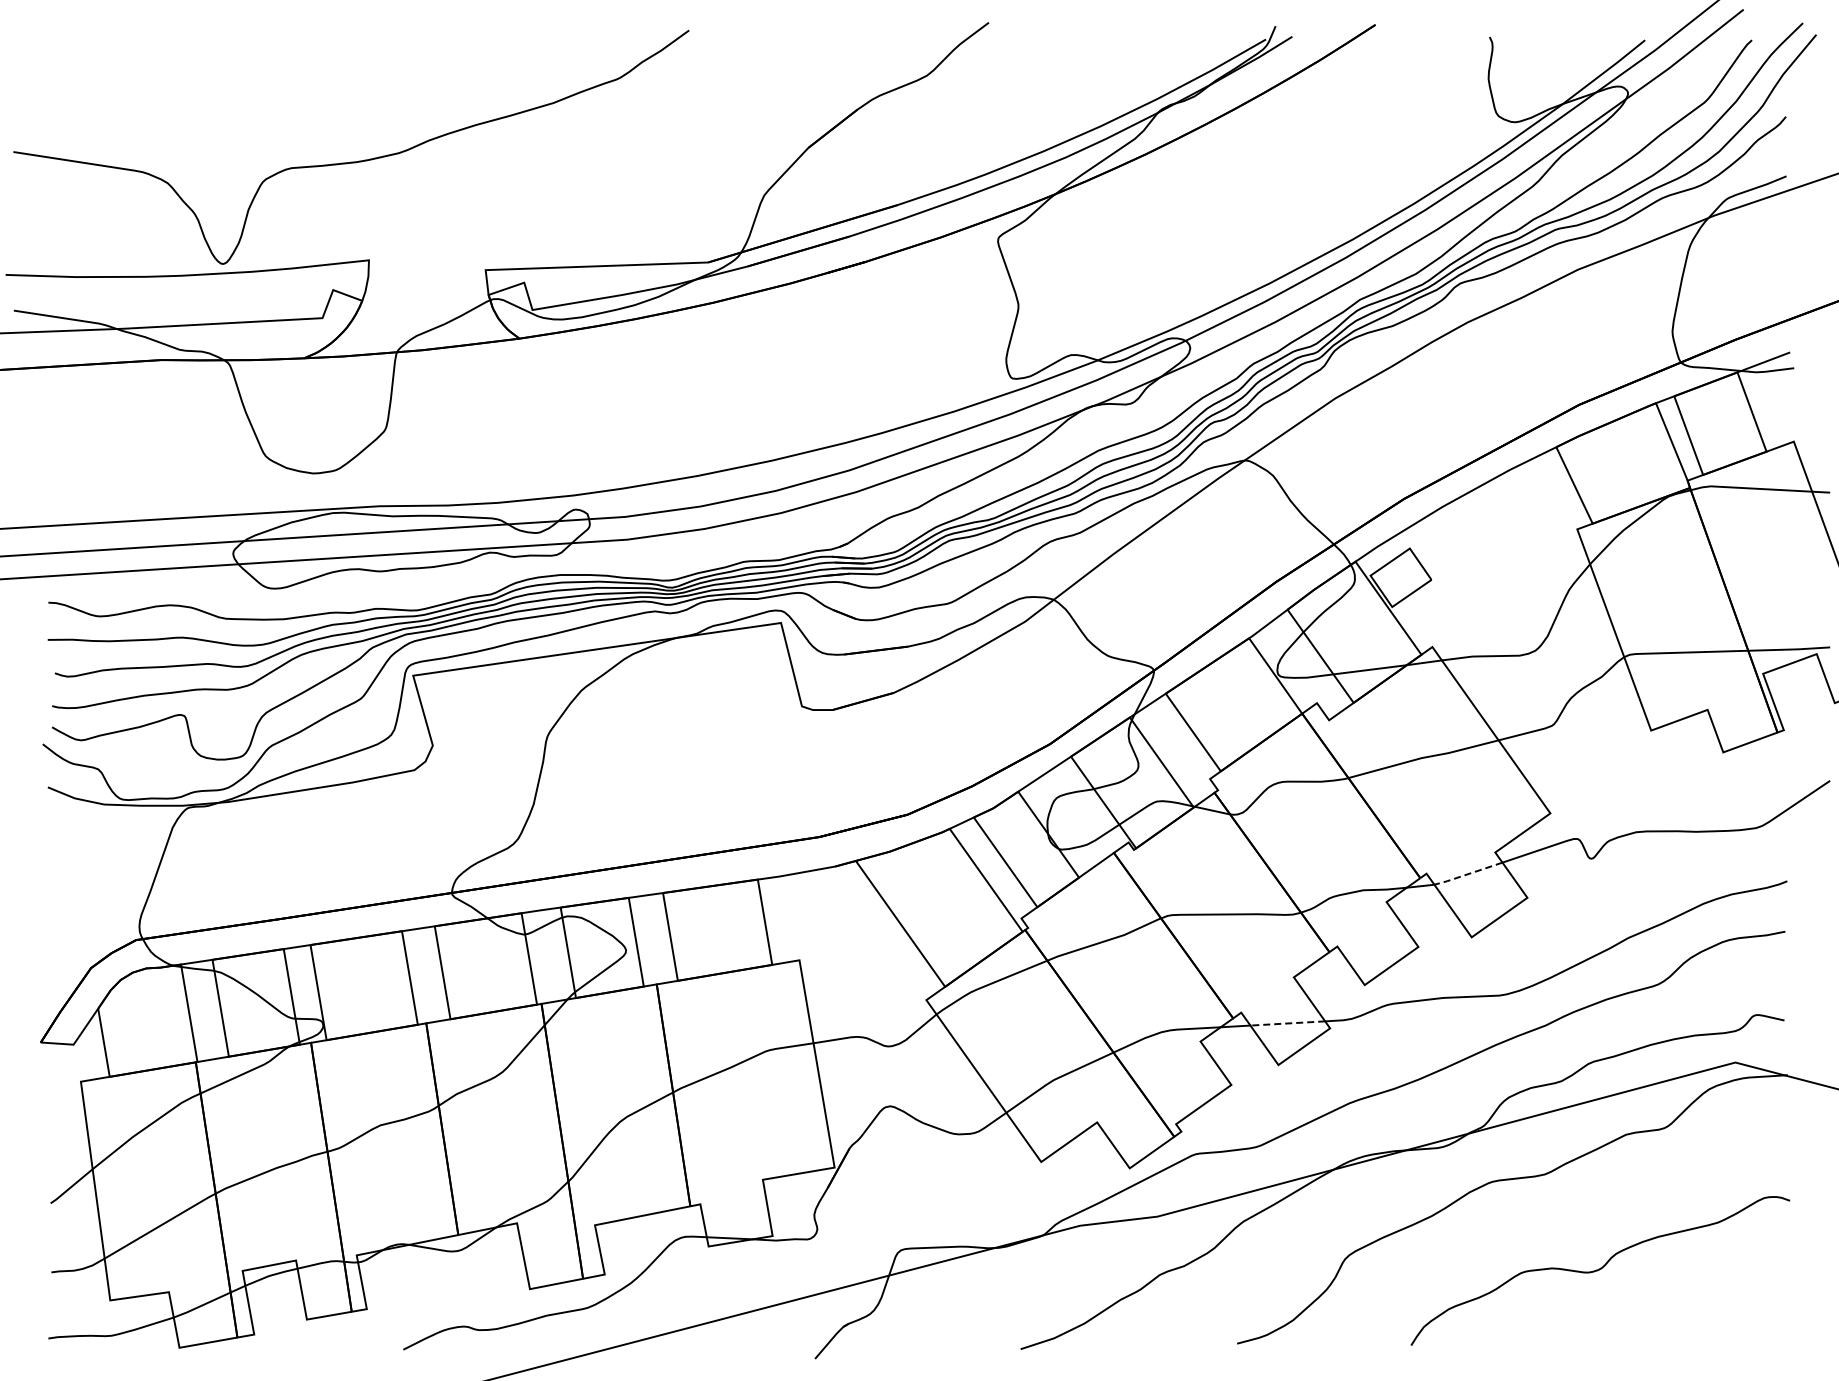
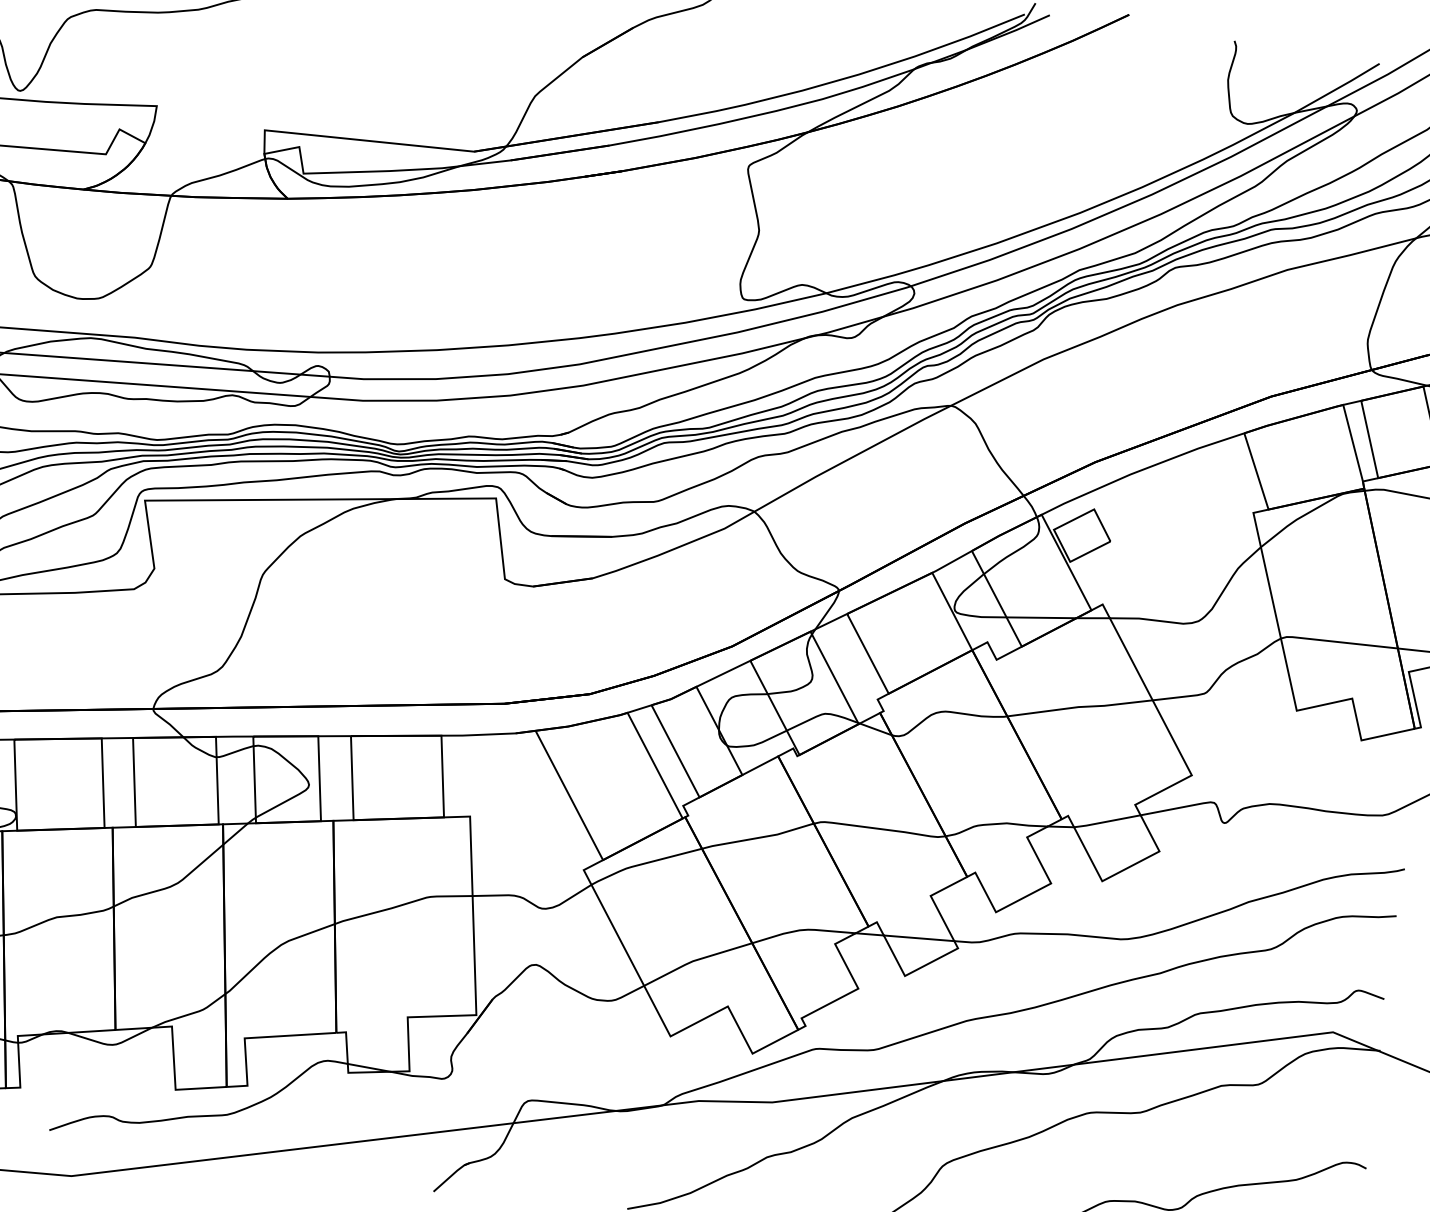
line: (1467, 874) -> (1106, 821), dashed -> solid
line: (1287, 1023) -> (918, 938), dashed -> solid

